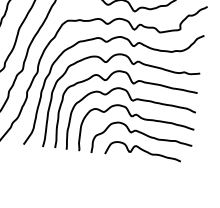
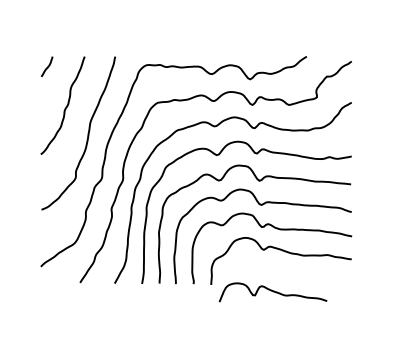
curve: (143, 150) -> (272, 291), moved

